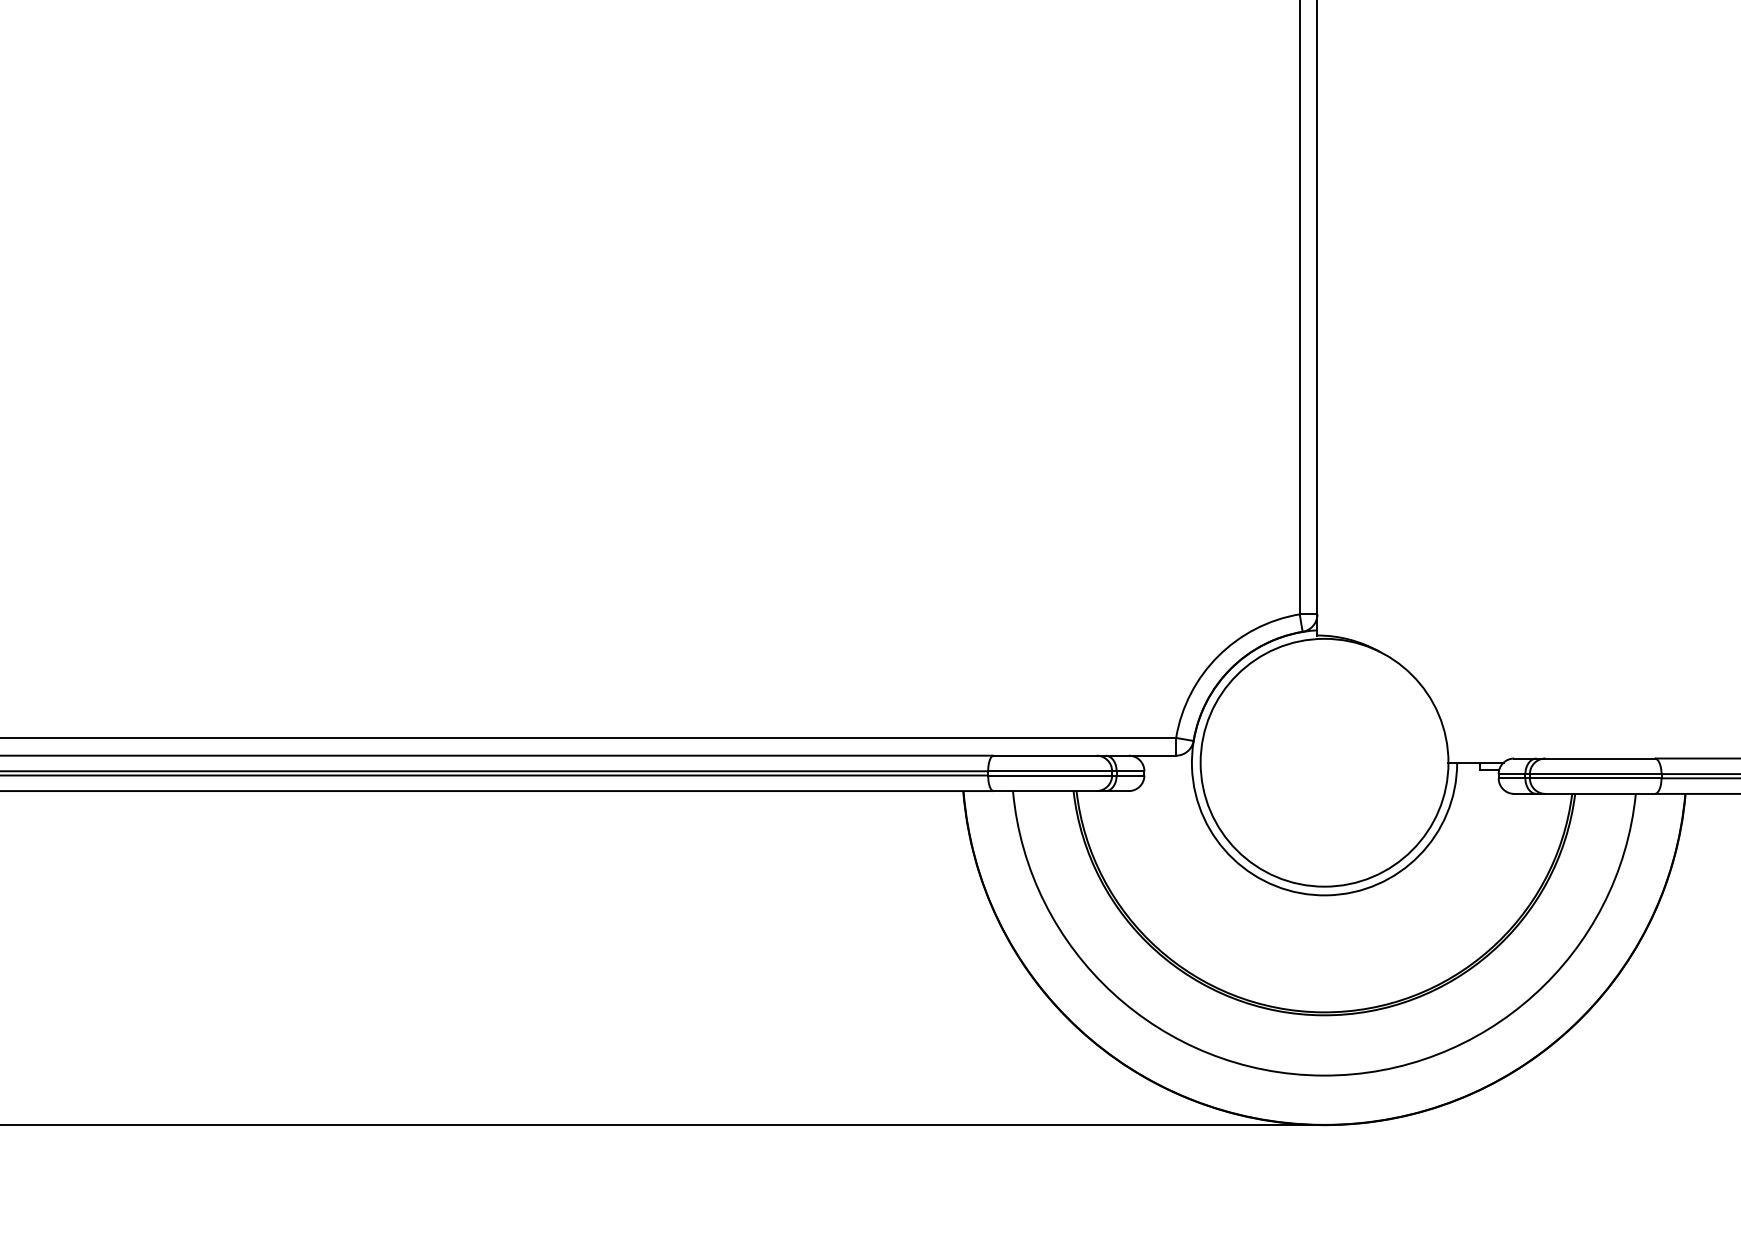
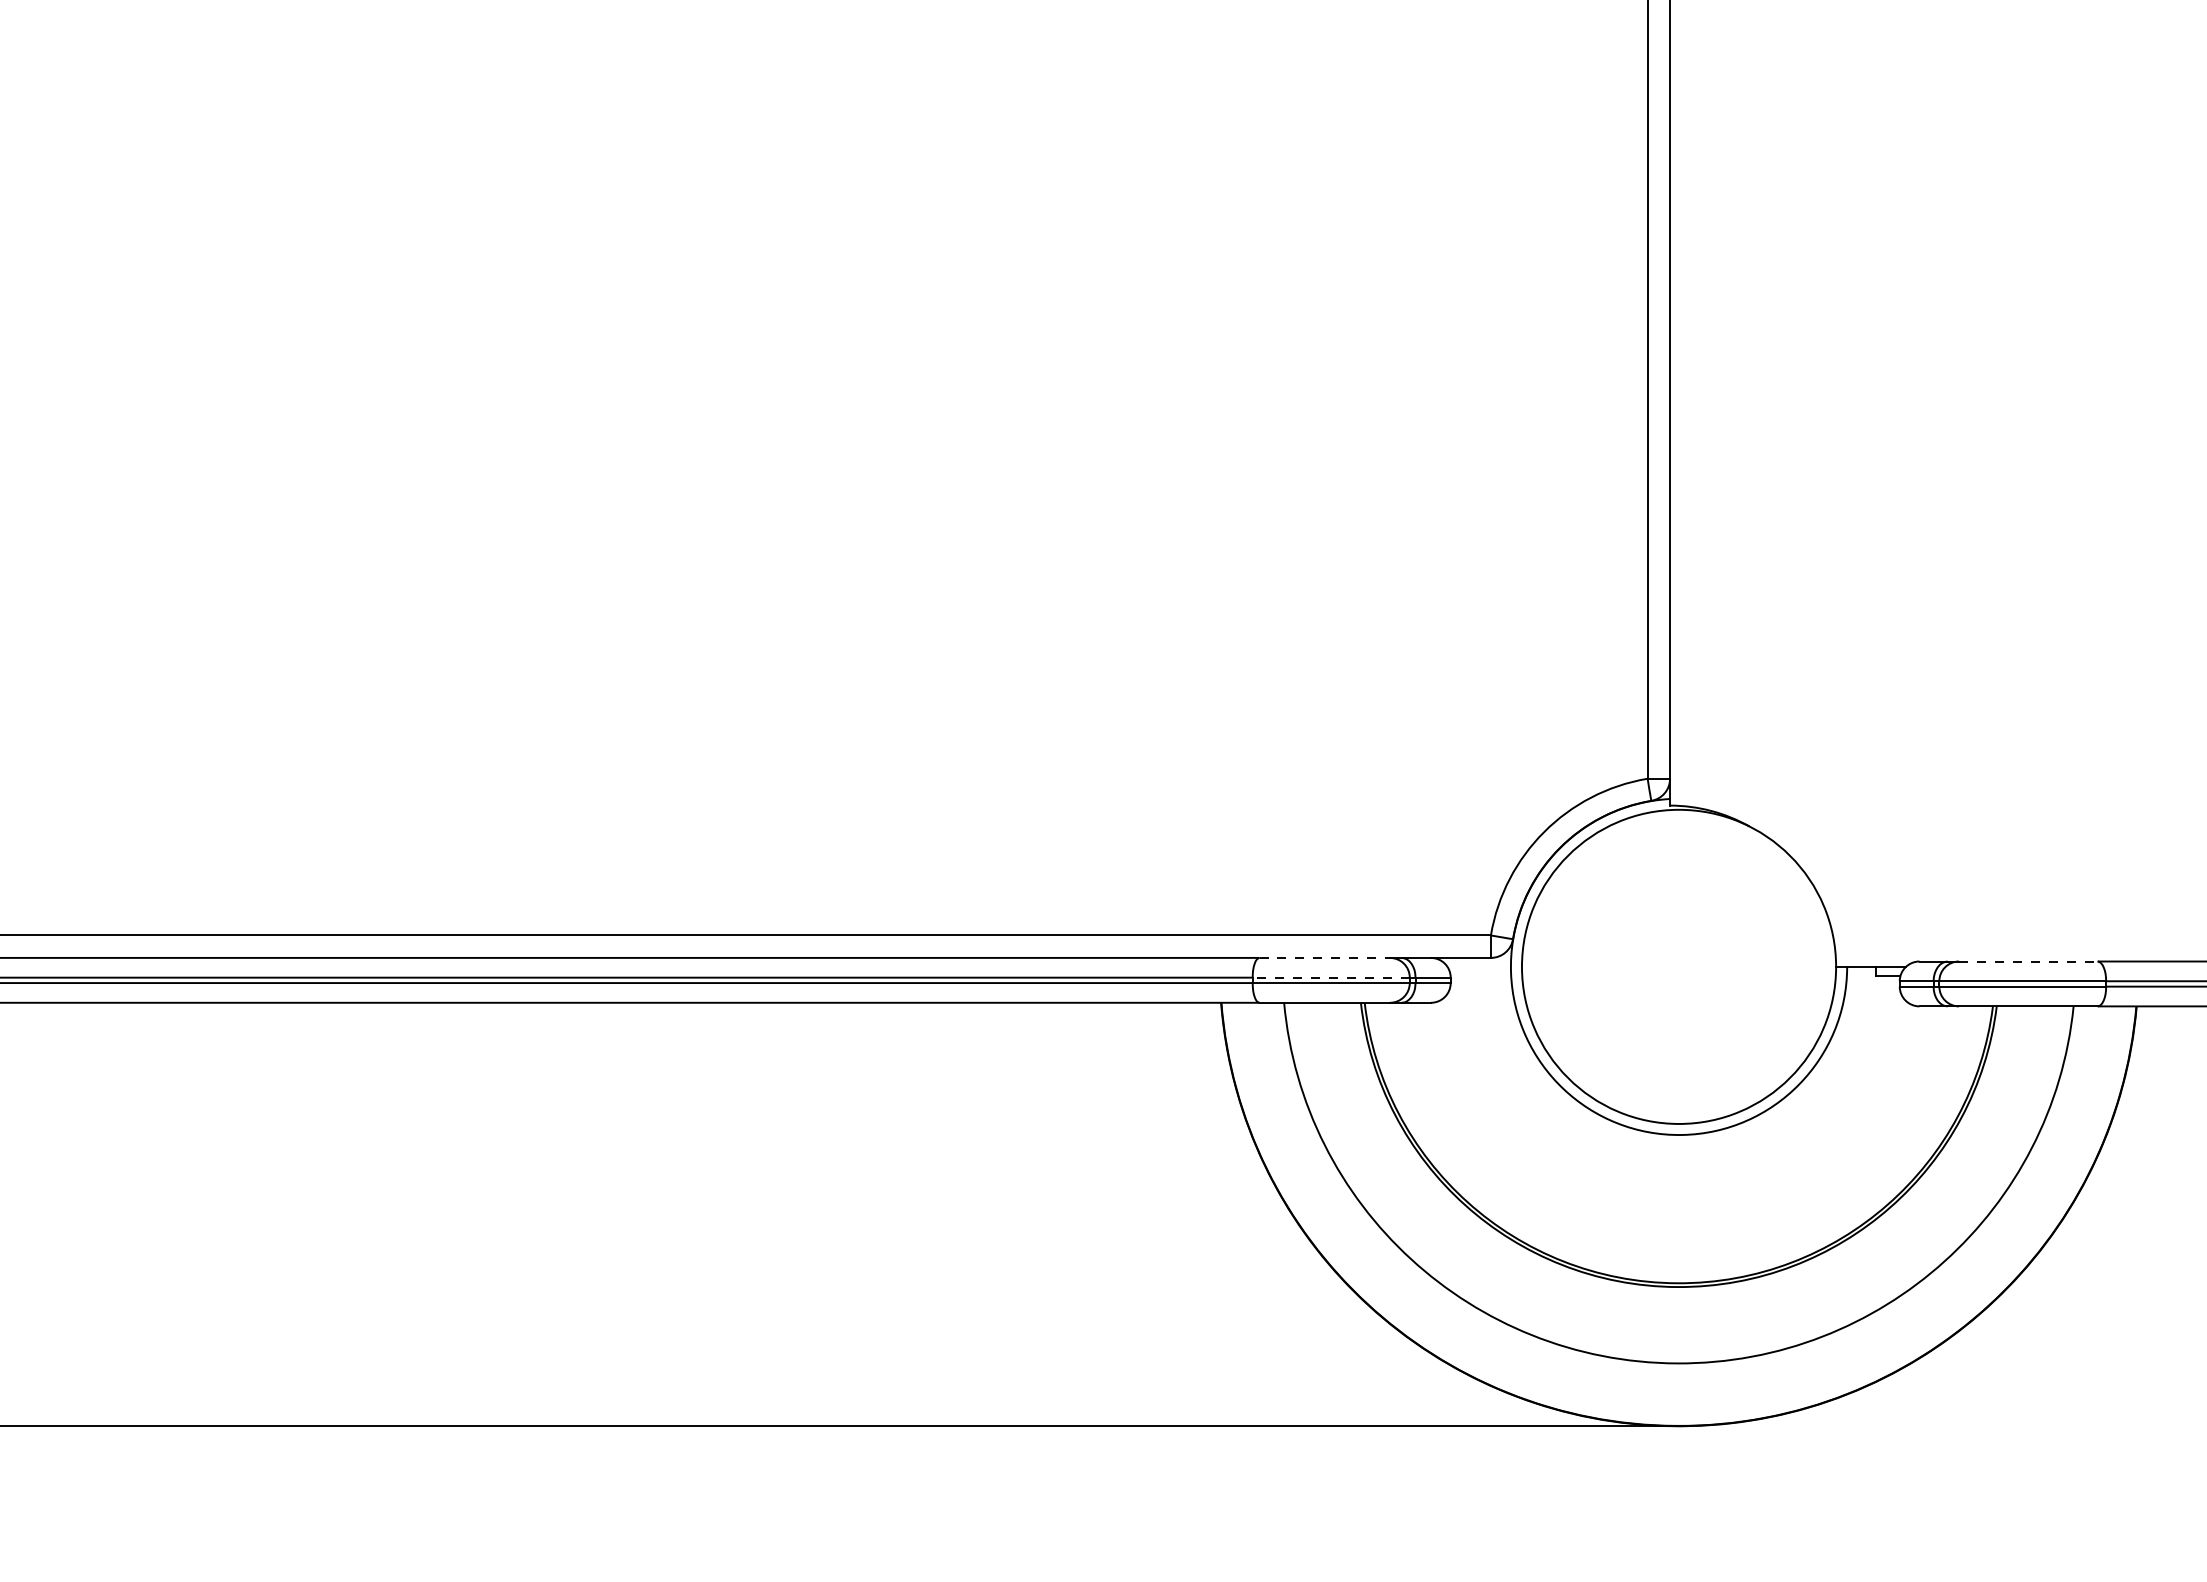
line: (1045, 755) -> (1325, 957), solid -> dashed
line: (1600, 758) -> (2028, 961), solid -> dashed
line: (1050, 771) -> (1331, 977), solid -> dashed

